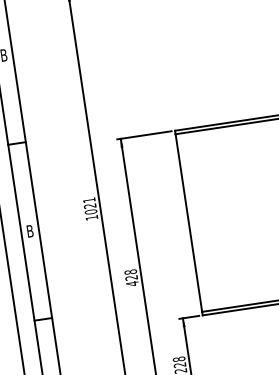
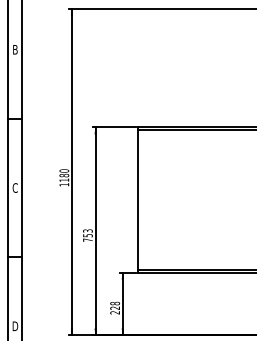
text: (90, 205) -> (64, 175), 1021 -> 1180
text: (29, 230) -> (14, 187), B -> C
text: (131, 277) -> (87, 235), 428 -> 753

